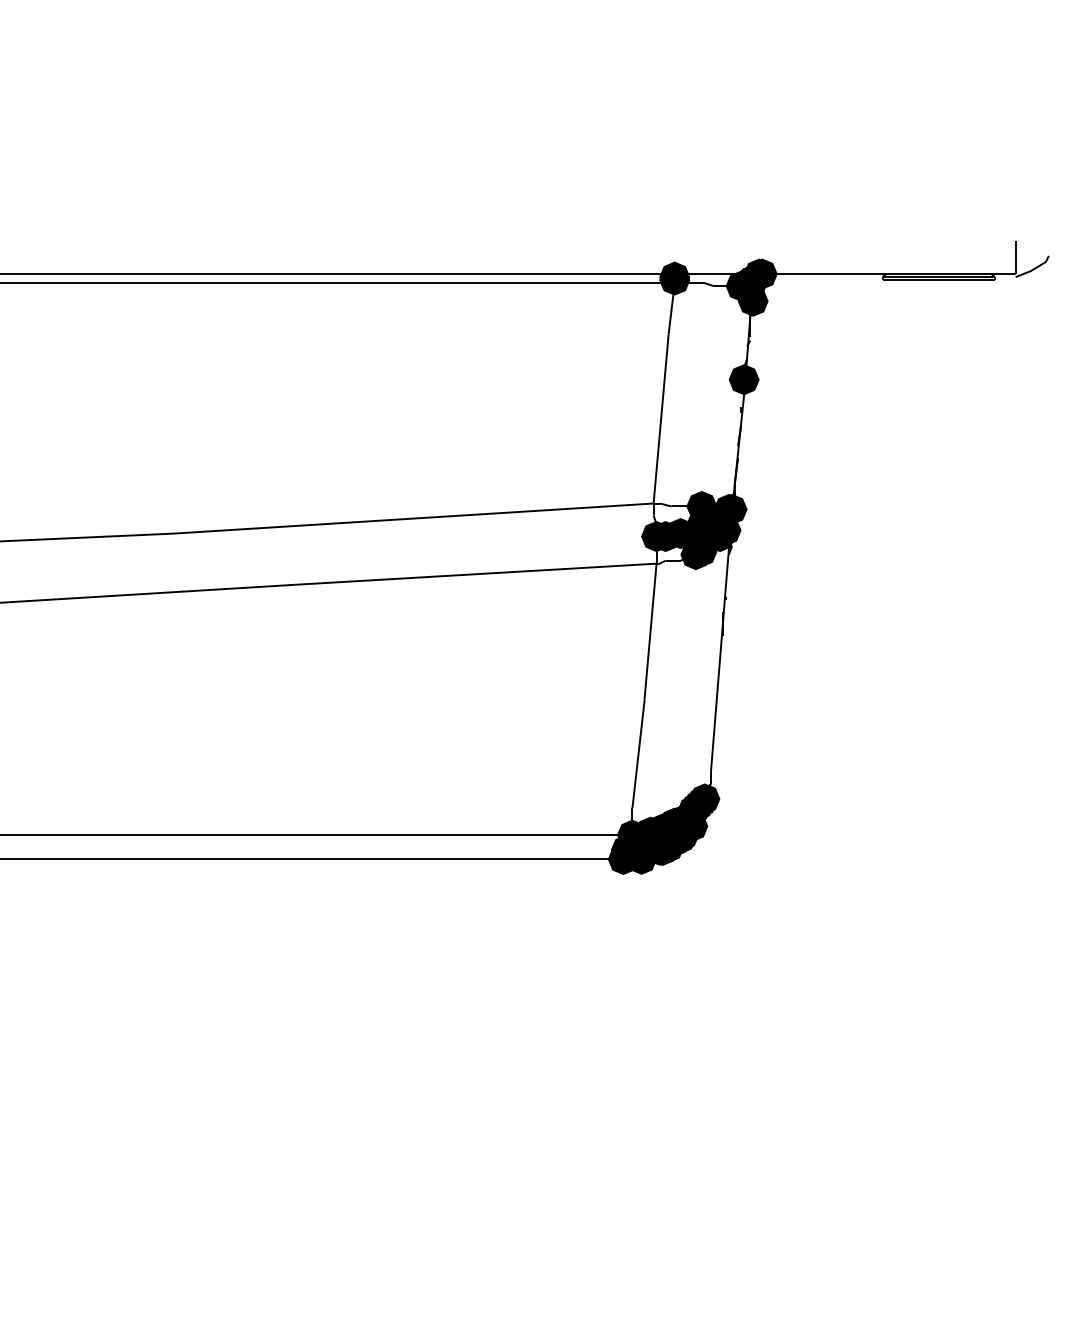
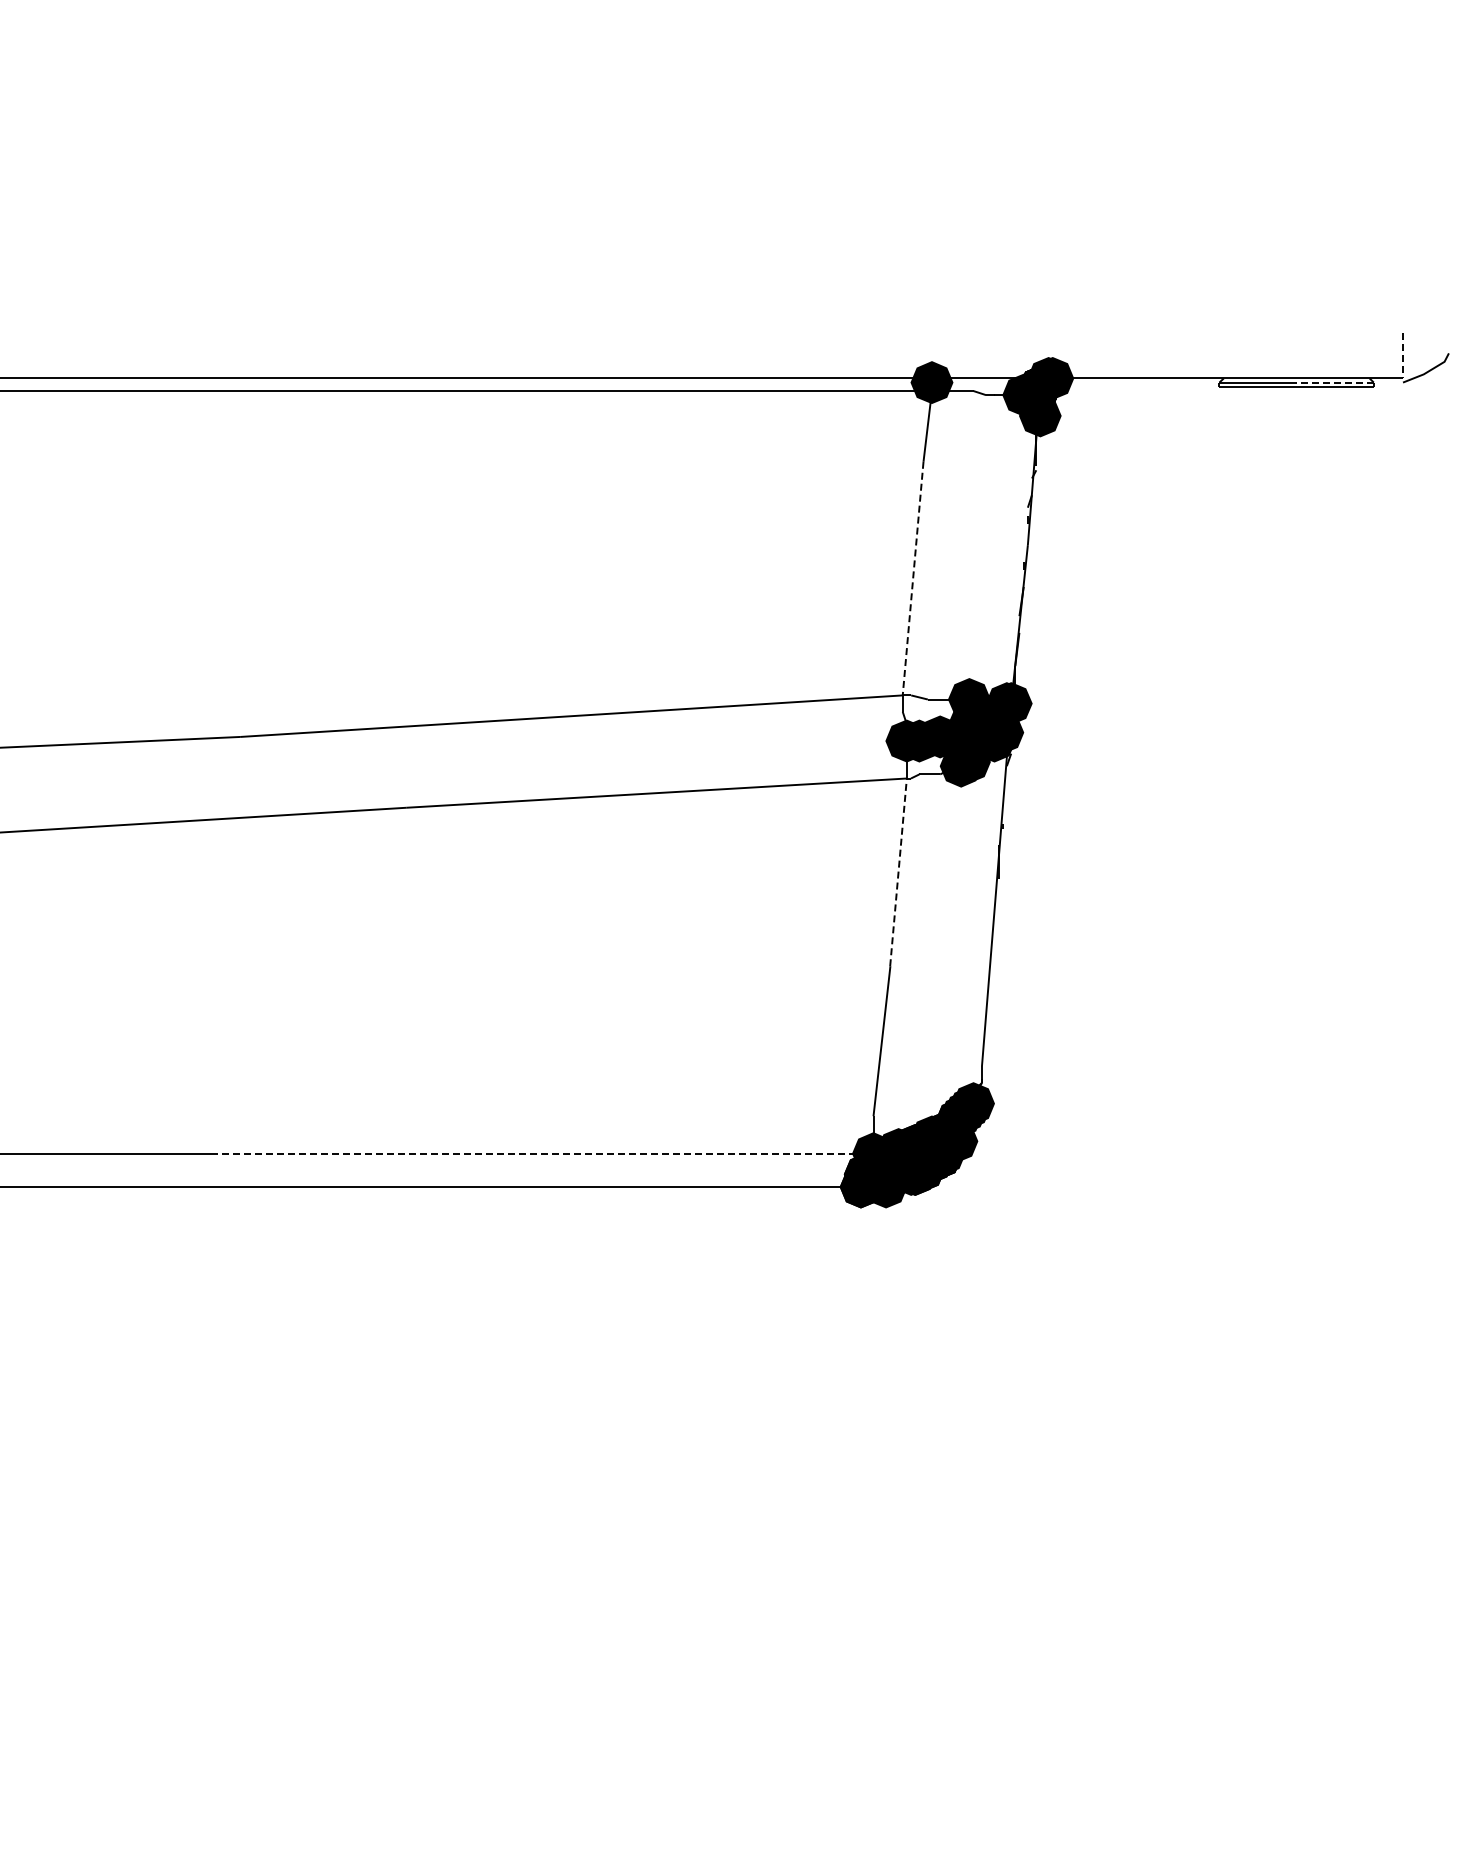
line: (1016, 257) -> (1403, 355), solid -> dashed
line: (964, 277) -> (1332, 382), solid -> dashed
fill: (674, 279) -> (931, 386), removed
fill: (743, 379) -> (1027, 523), removed
line: (661, 419) -> (913, 579), solid -> dashed
line: (650, 630) -> (898, 871), solid -> dashed
line: (392, 835) -> (542, 1153), solid -> dashed

